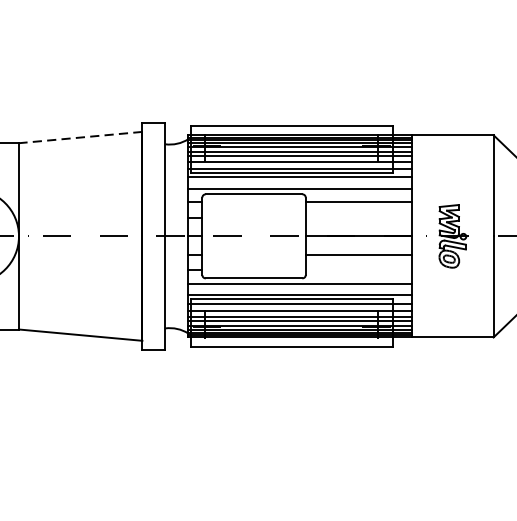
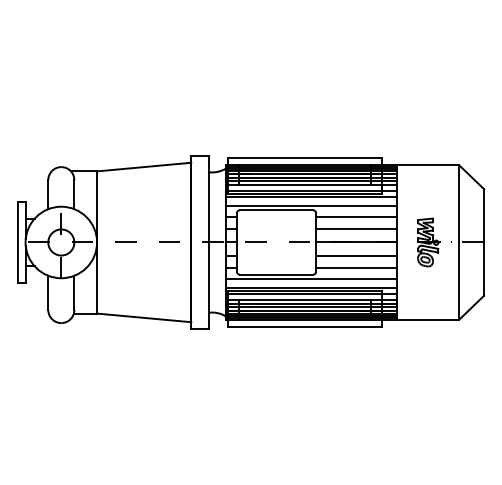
line: (79, 138) -> (143, 167), dashed -> solid
line: (358, 218) -> (356, 228), added
line: (357, 270) -> (355, 268), added

